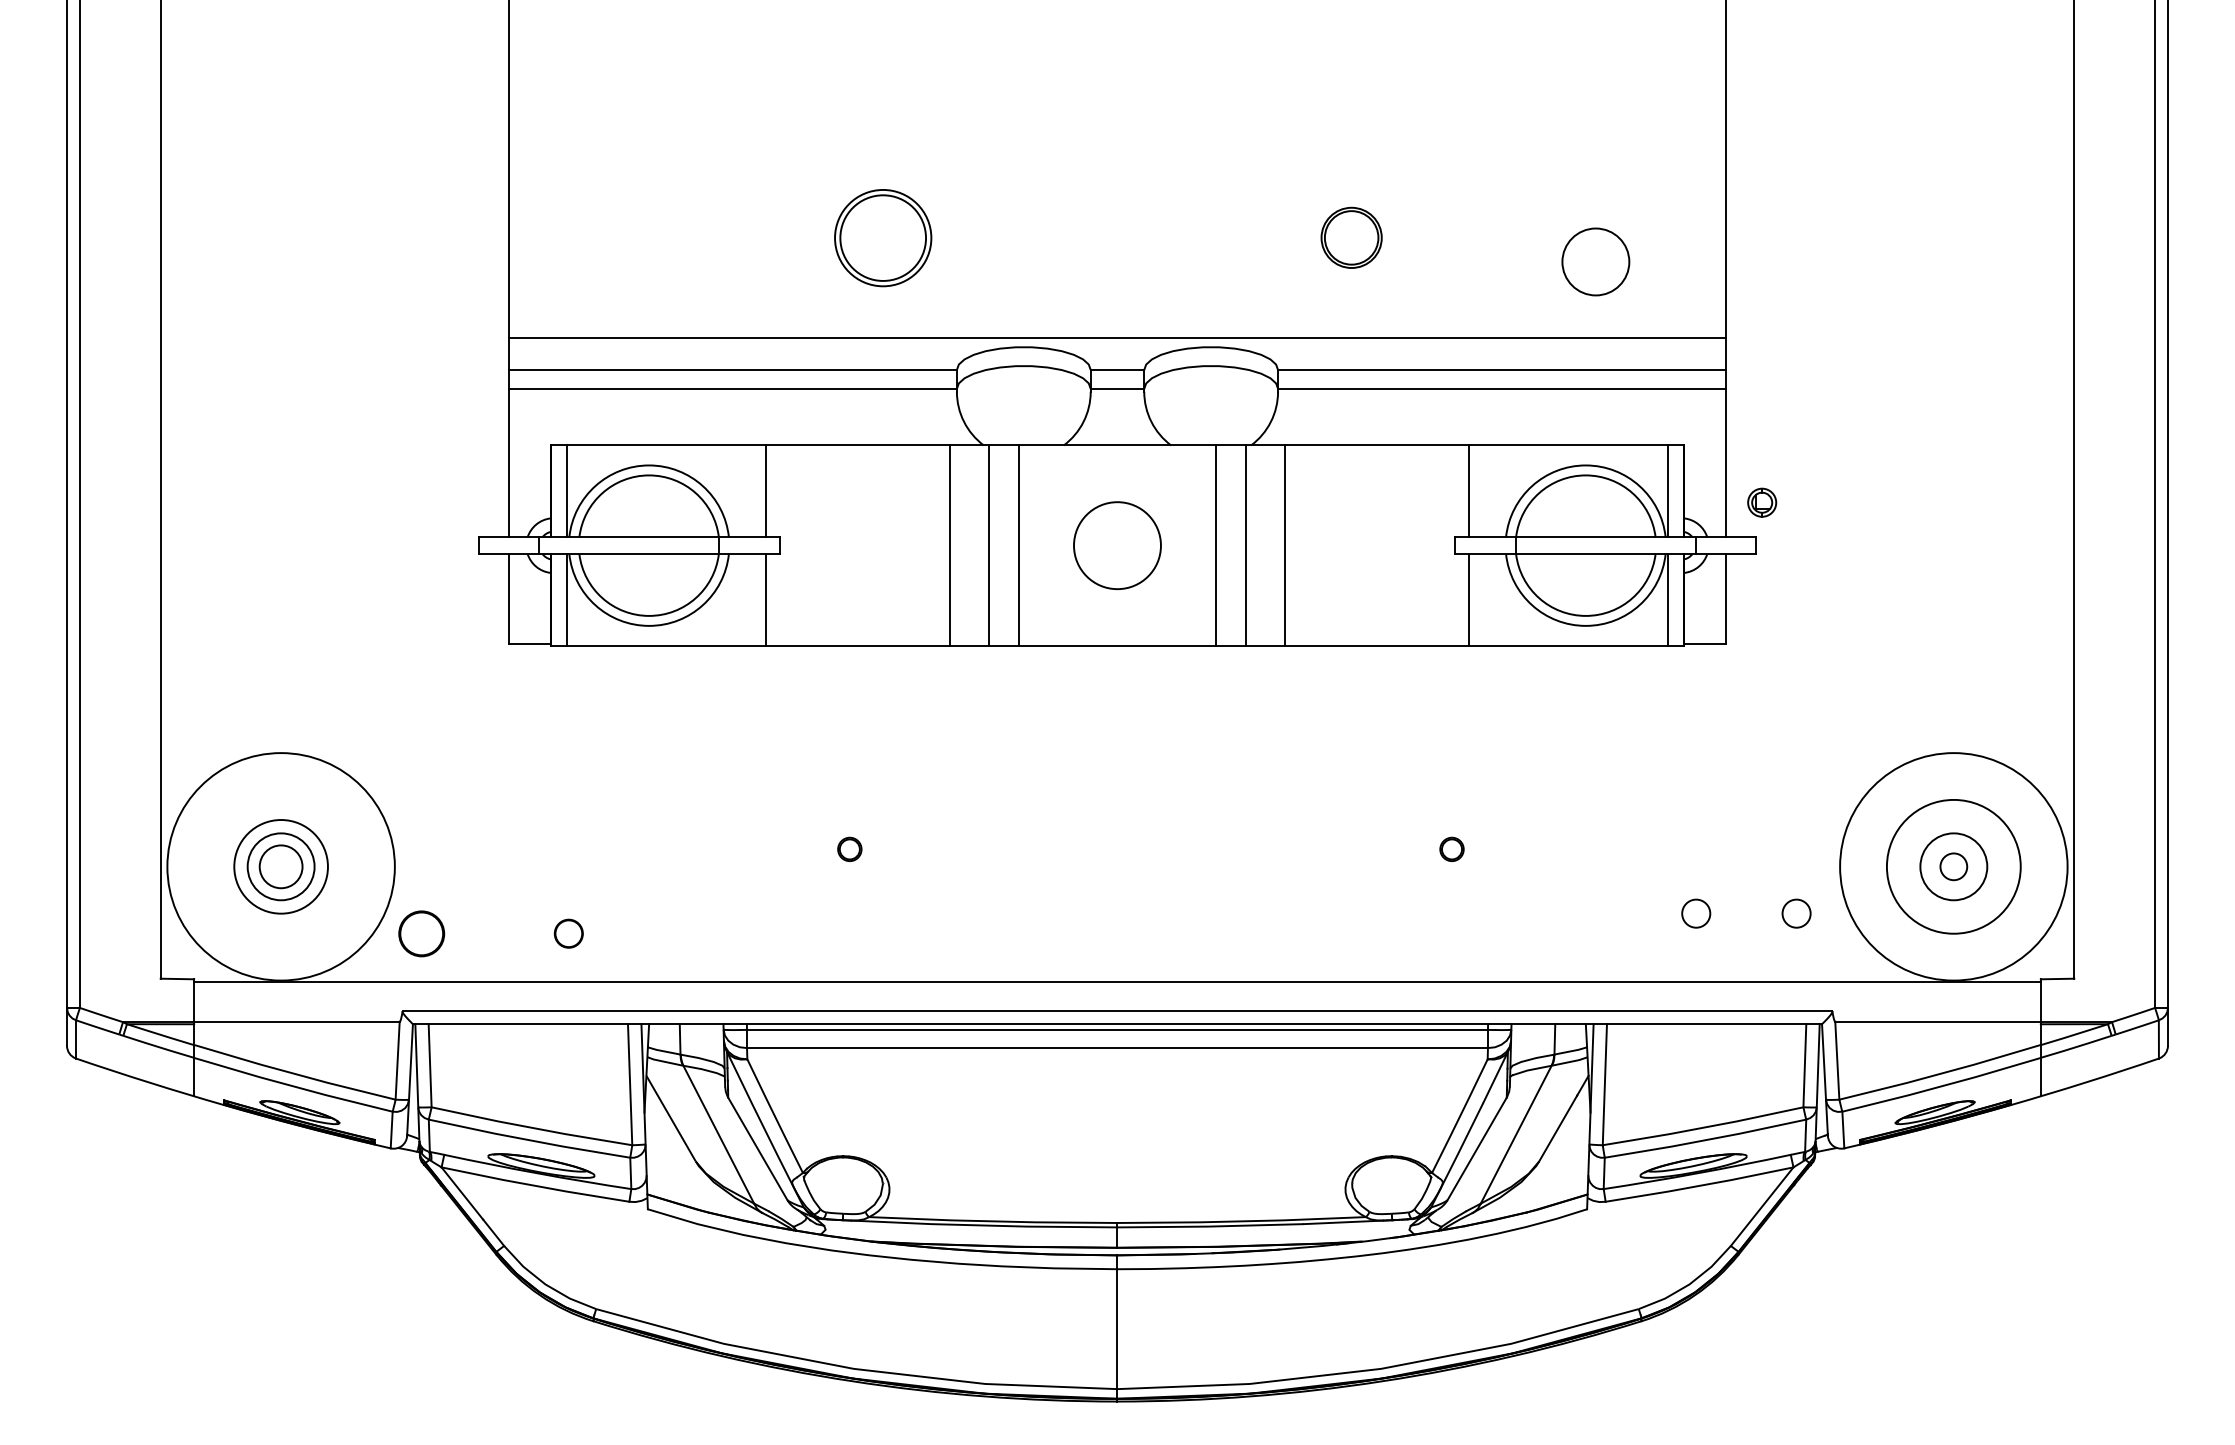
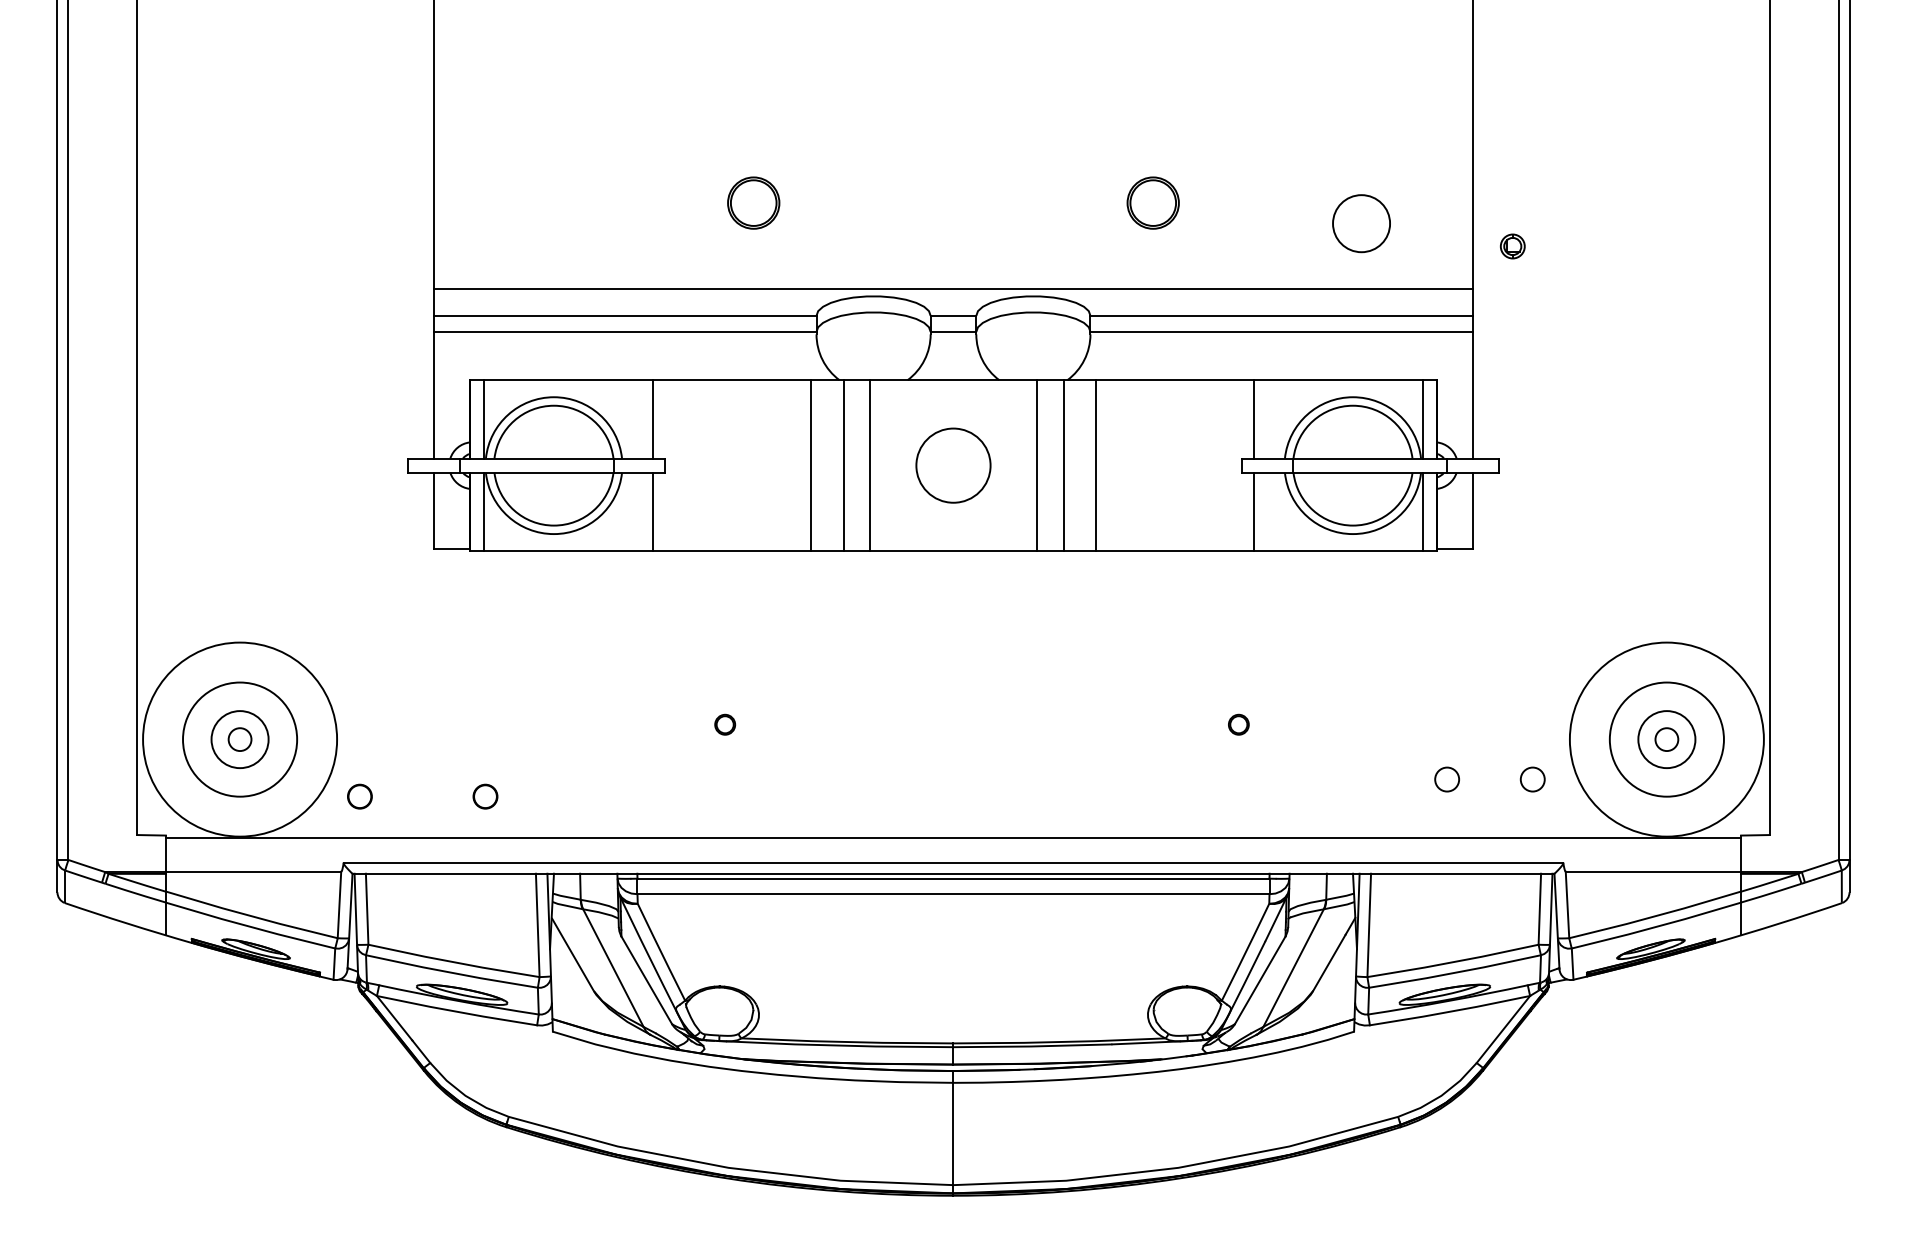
part: (883, 237) -> (753, 202), size x0.62
part: (1762, 502) -> (1513, 246), moved
circle: (280, 866) -> (239, 739), size x0.62
circle: (281, 866) -> (240, 739), size x1.43
circle: (421, 933) -> (359, 796), size x0.62

